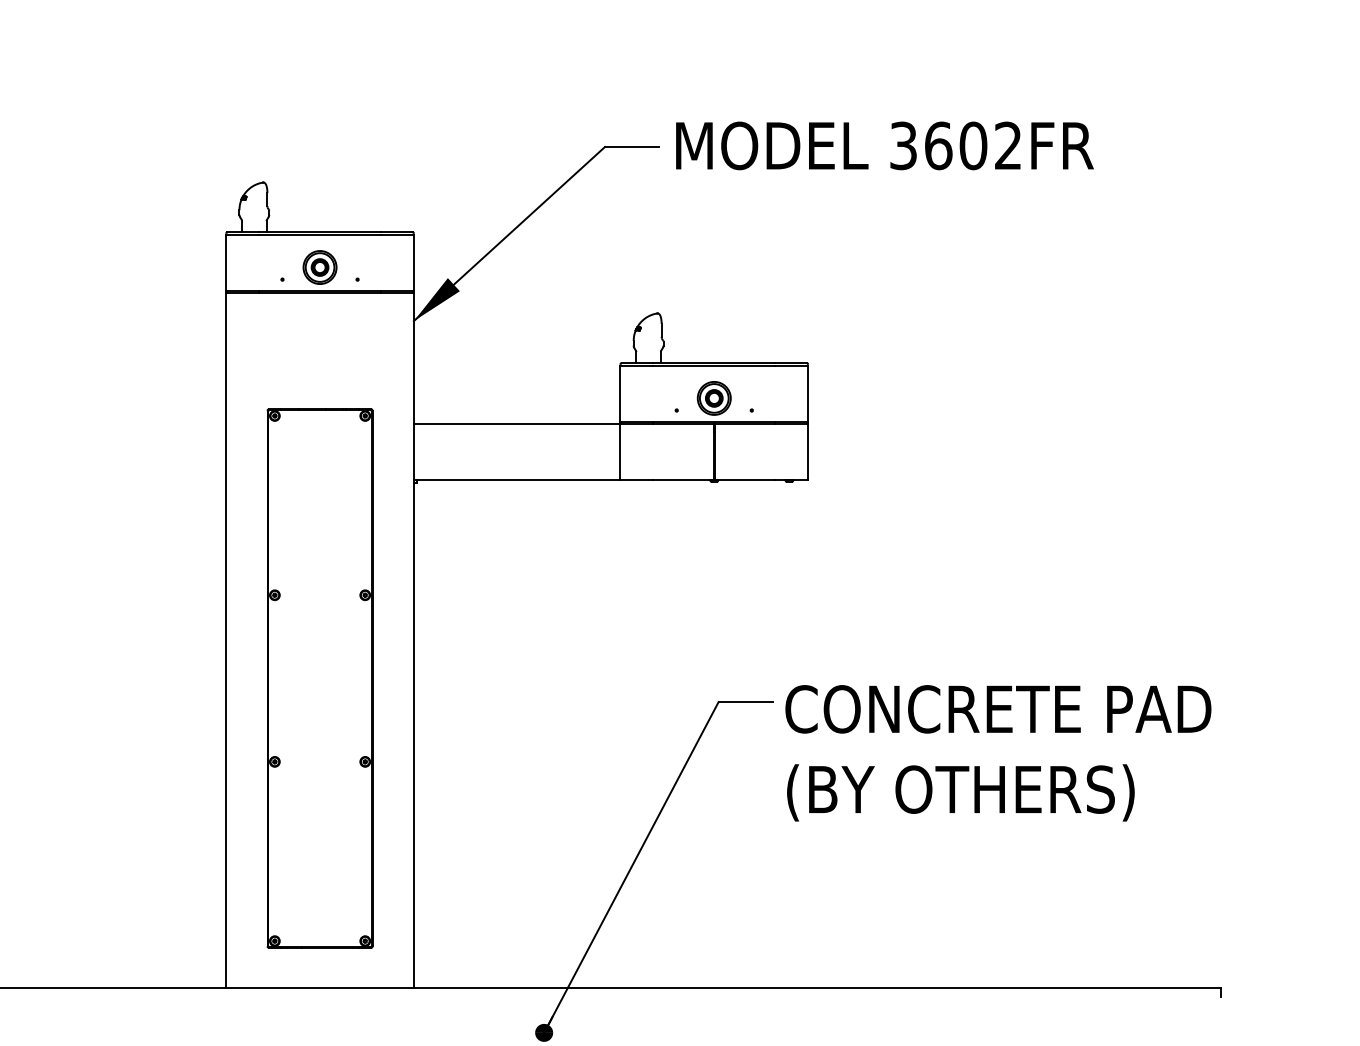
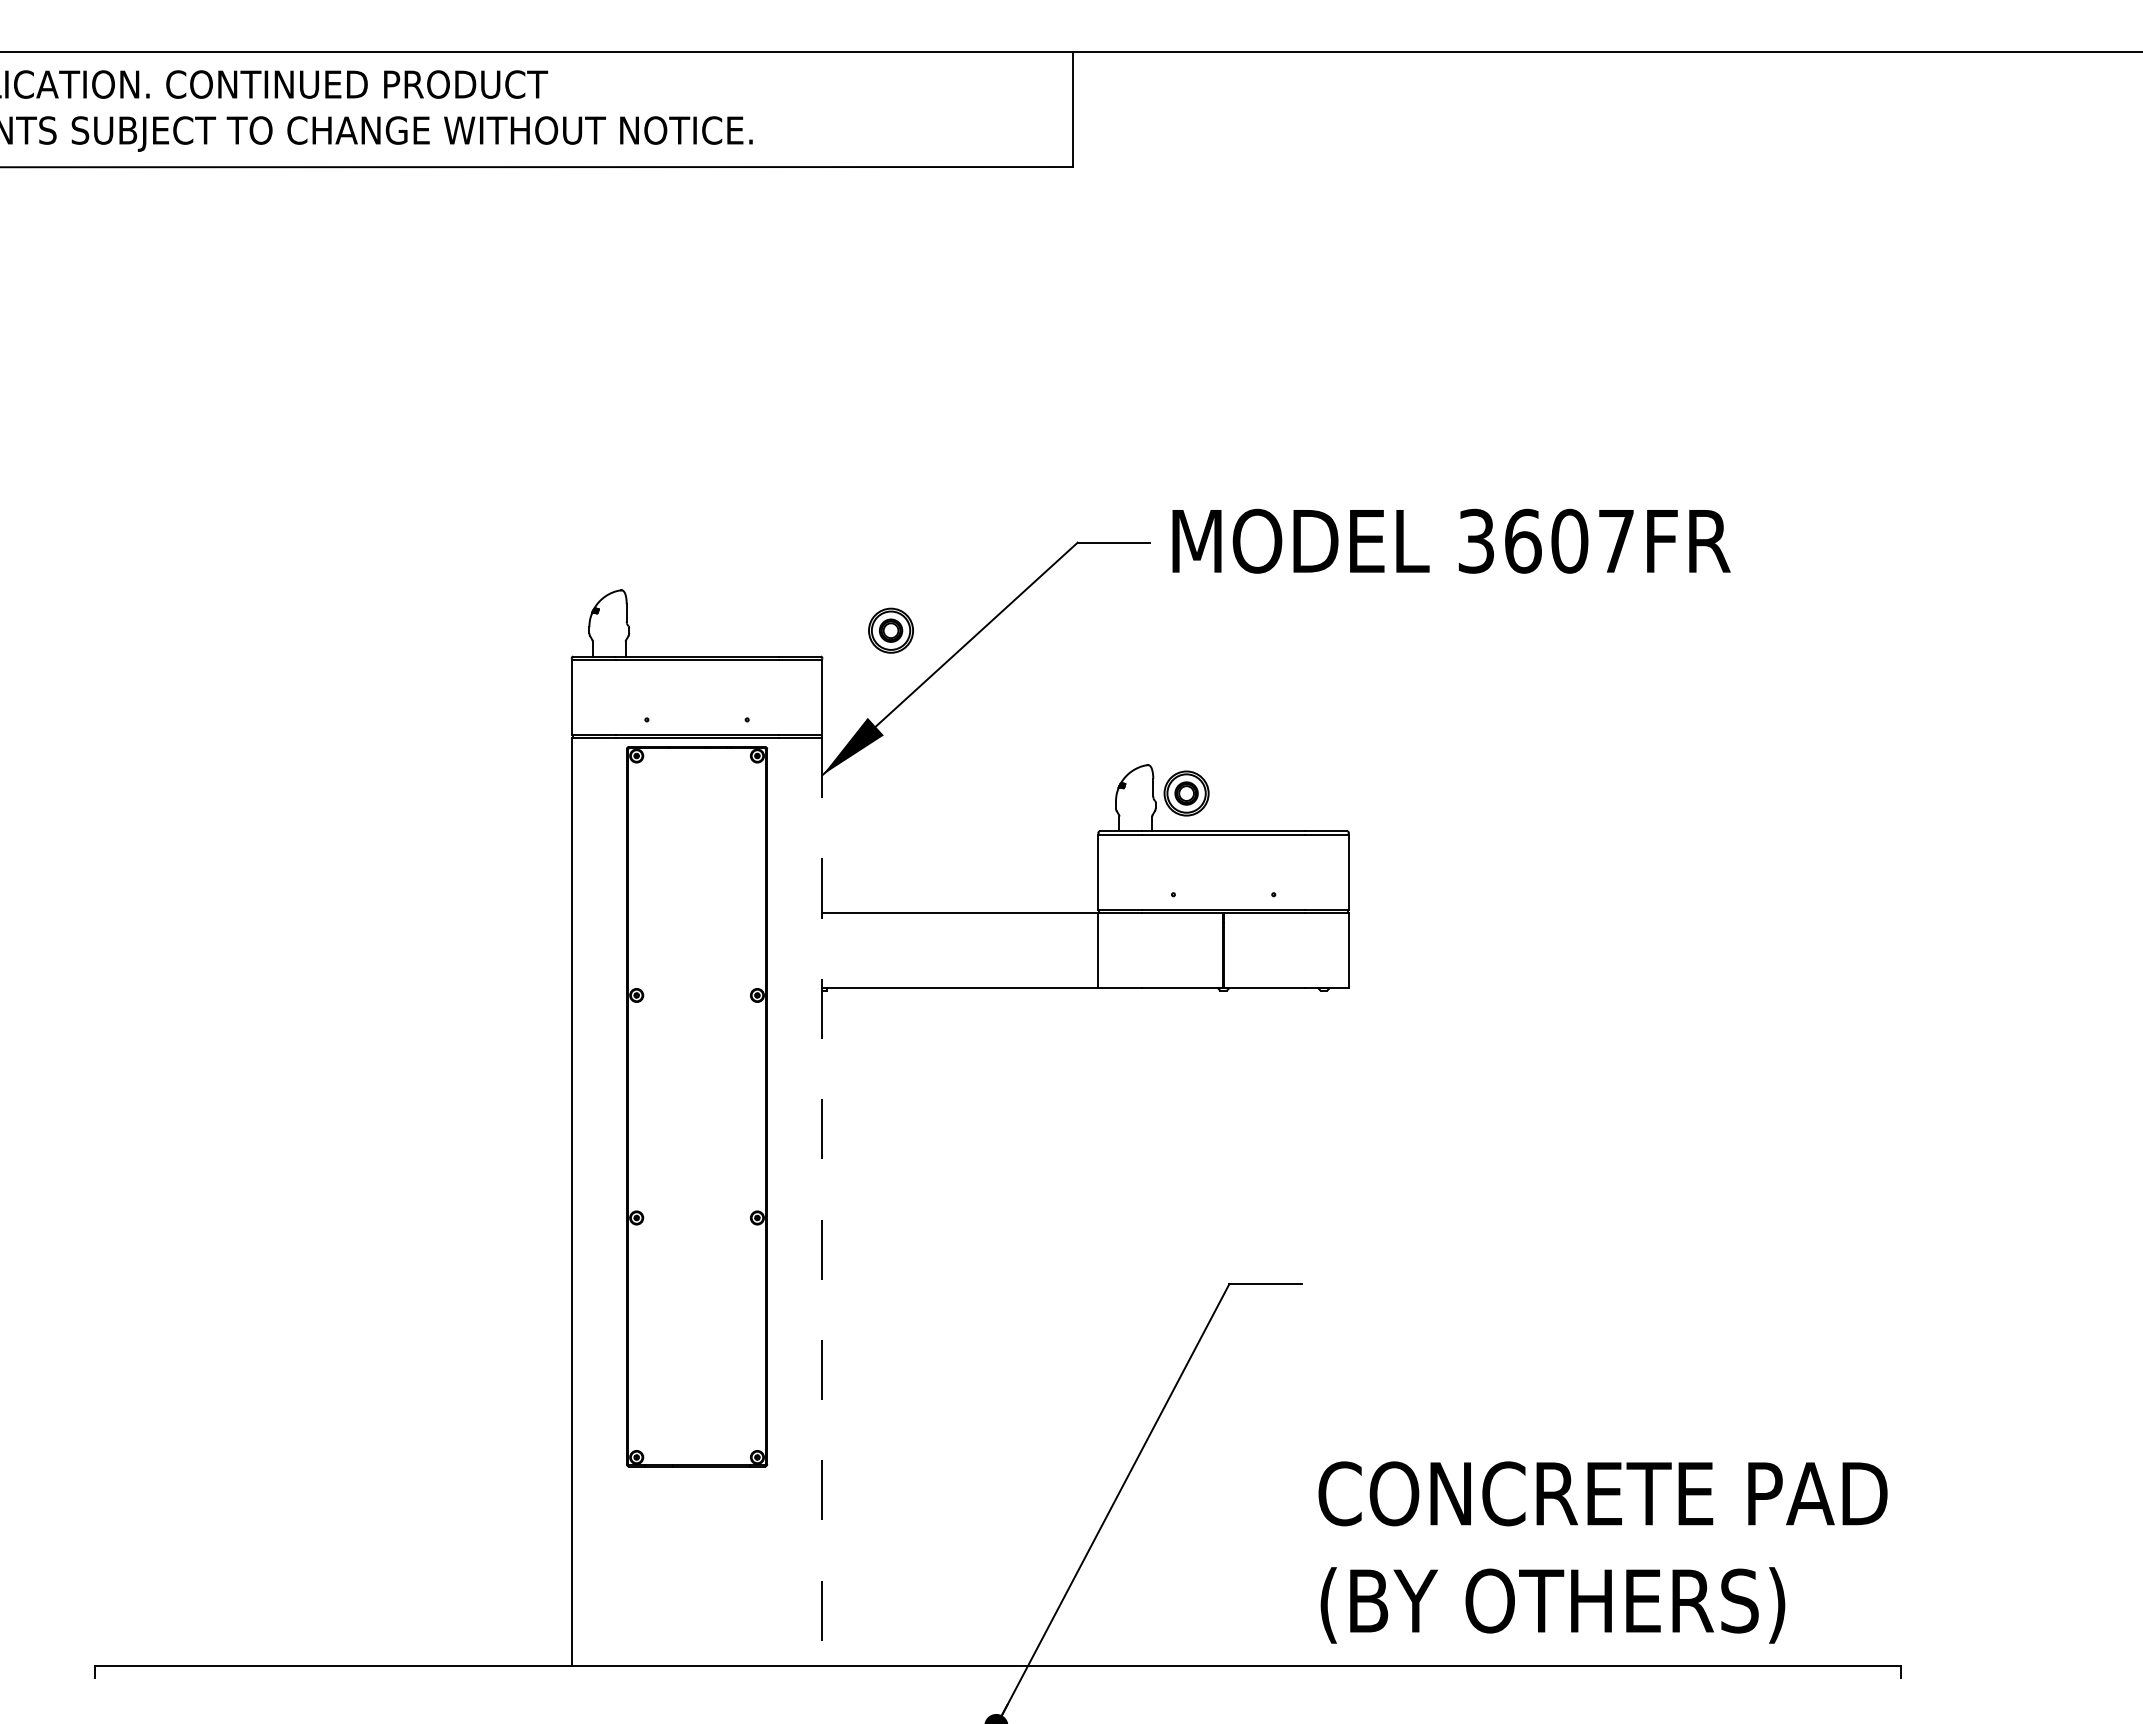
text: (1007, 145) -> (1615, 540), 3602FR -> 3607FR
part: (319, 267) -> (890, 630), moved
part: (714, 398) -> (1186, 793), moved
line: (413, 640) -> (822, 1201), solid -> dashed
part: (320, 678) -> (697, 1106), moved
text: (997, 753) -> (1602, 1552), moved

